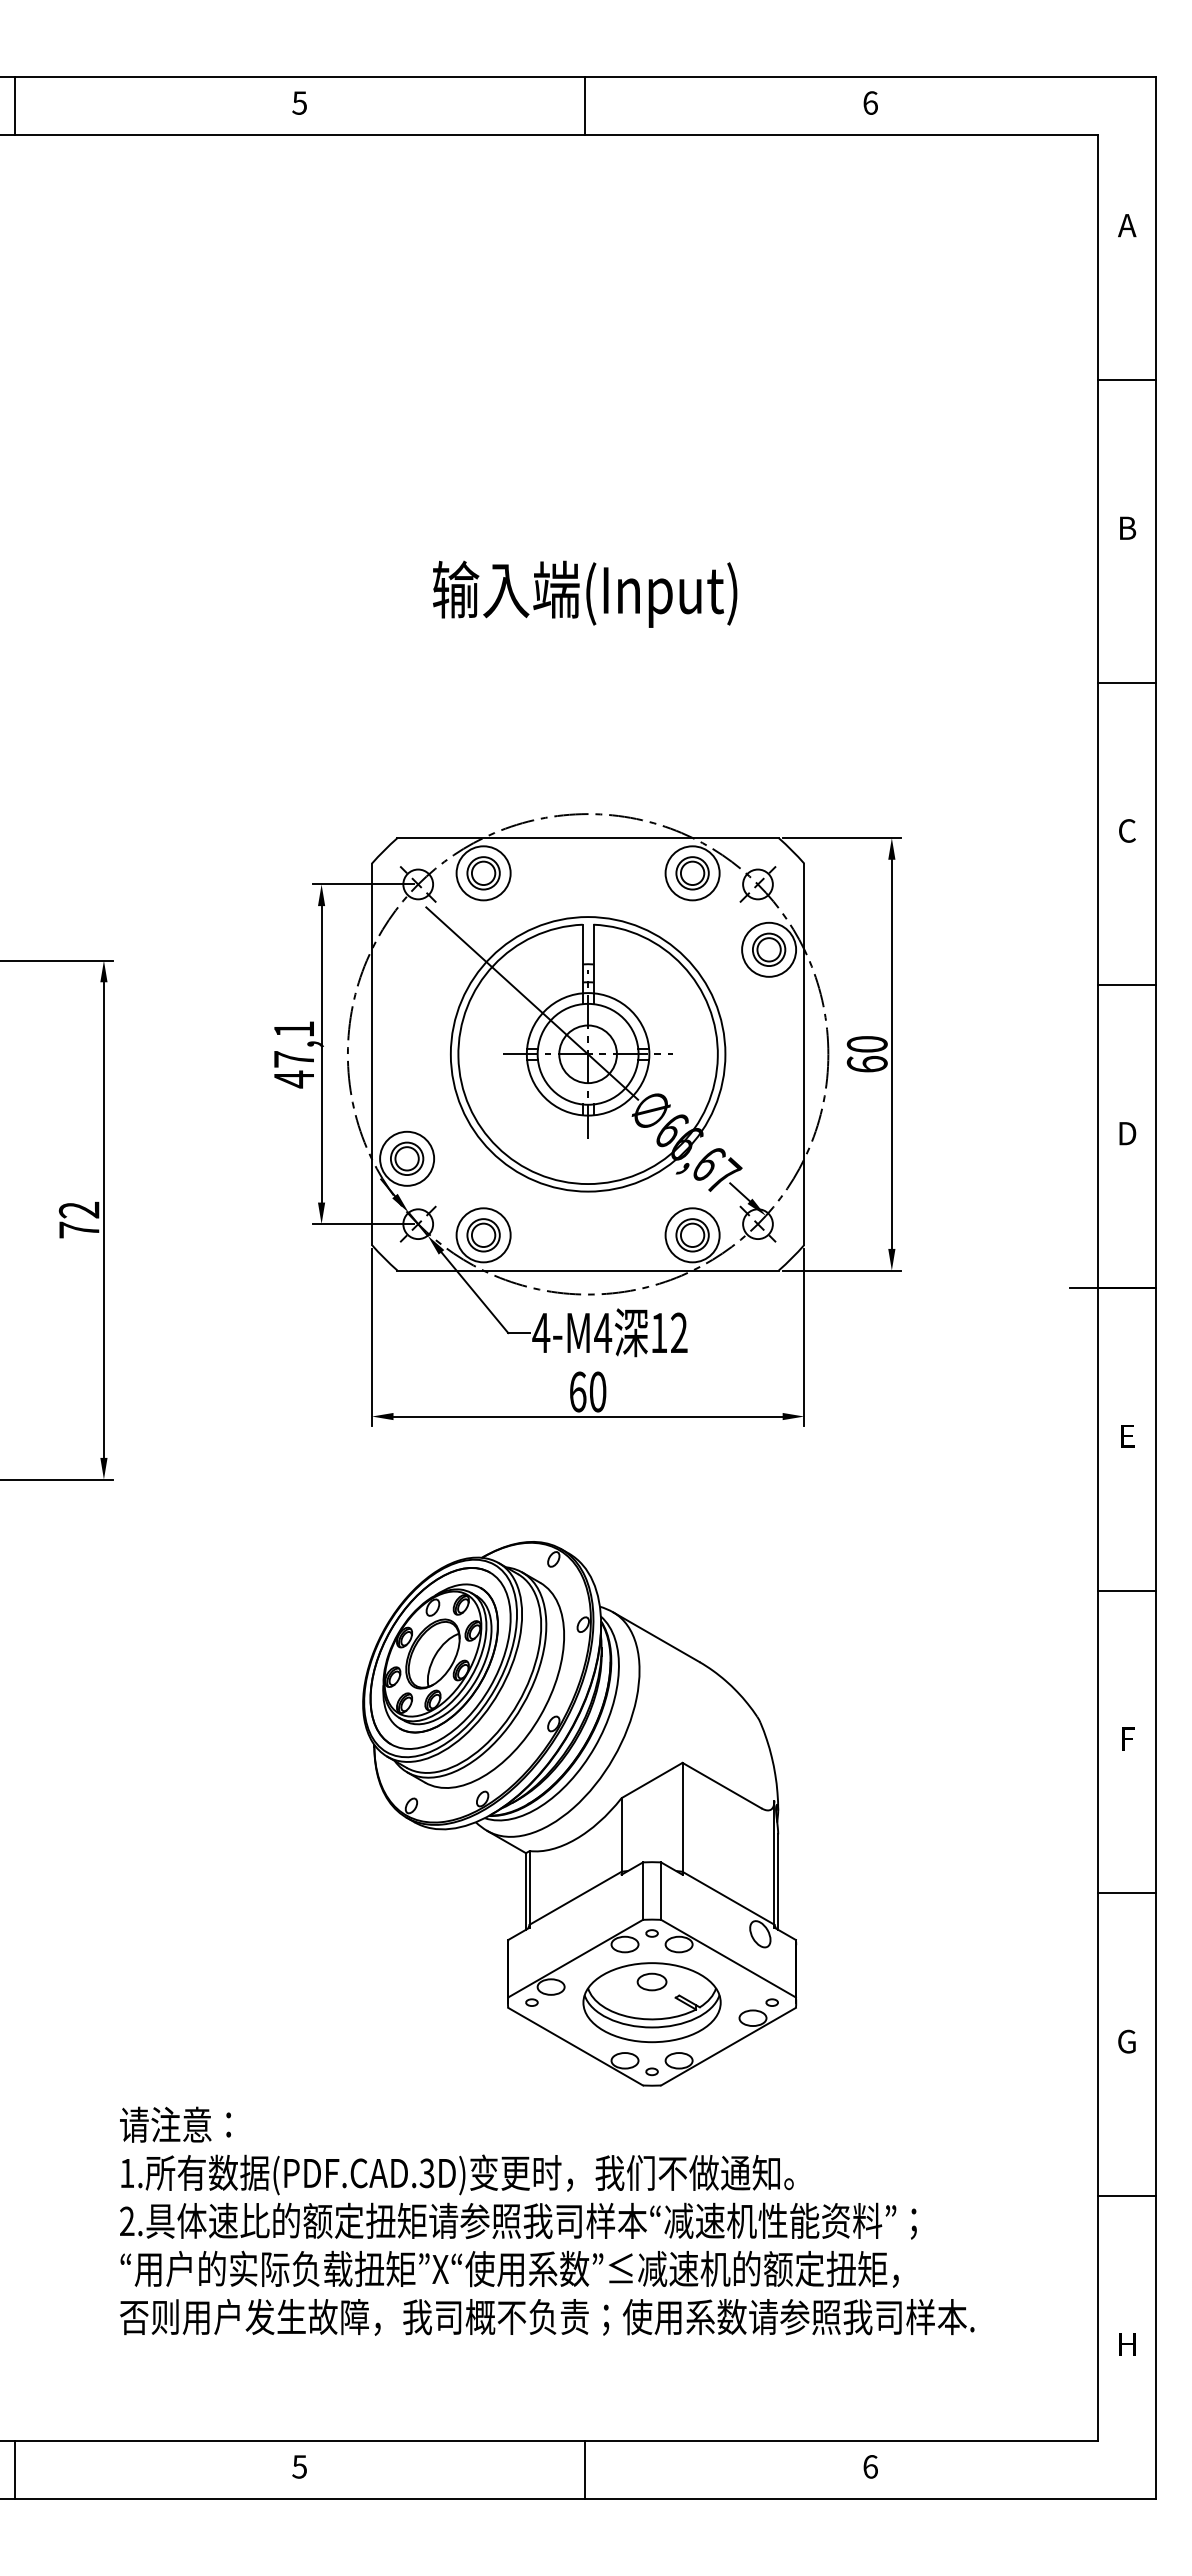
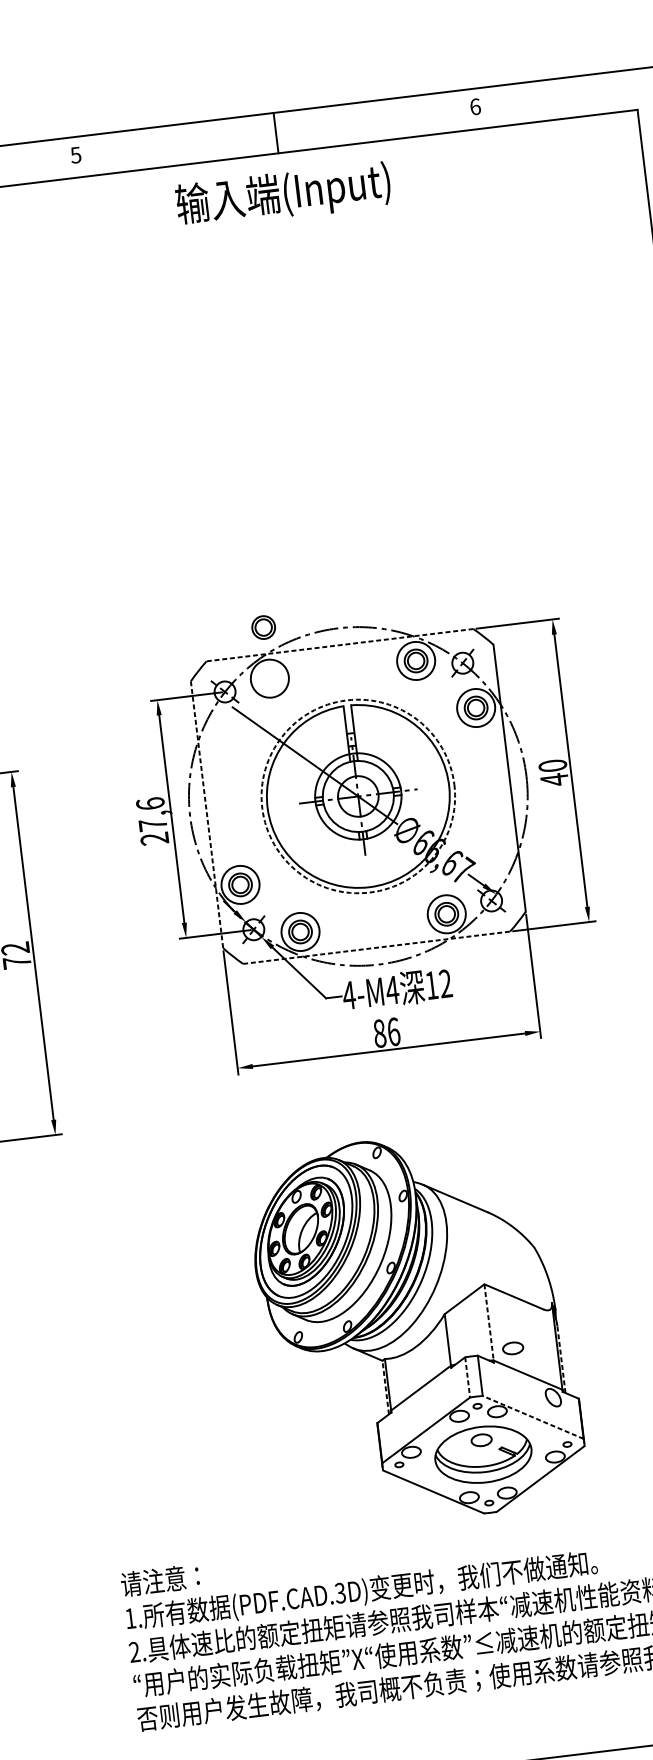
text: (585, 593) -> (283, 194), moved
line: (588, 838) -> (340, 645), solid -> dashed
part: (483, 873) -> (263, 627), moved
text: (293, 1054) -> (152, 821), 47,1 -> 27,6
line: (371, 1054) -> (206, 814), solid -> dashed
circle: (587, 1054) -> (357, 796), solid -> dashed
text: (866, 1064) -> (554, 780), 60 -> 40
line: (588, 1270) -> (376, 947), solid -> dashed
text: (587, 1391) -> (386, 1032), 60 -> 86
line: (682, 1817) -> (489, 1322), solid -> dashed
part: (711, 1857) -> (512, 1348), added
line: (778, 1882) -> (561, 1359), solid -> dashed
line: (525, 1890) -> (385, 1386), solid -> dashed
line: (643, 1891) -> (467, 1377), solid -> dashed
line: (728, 1958) -> (533, 1417), solid -> dashed

